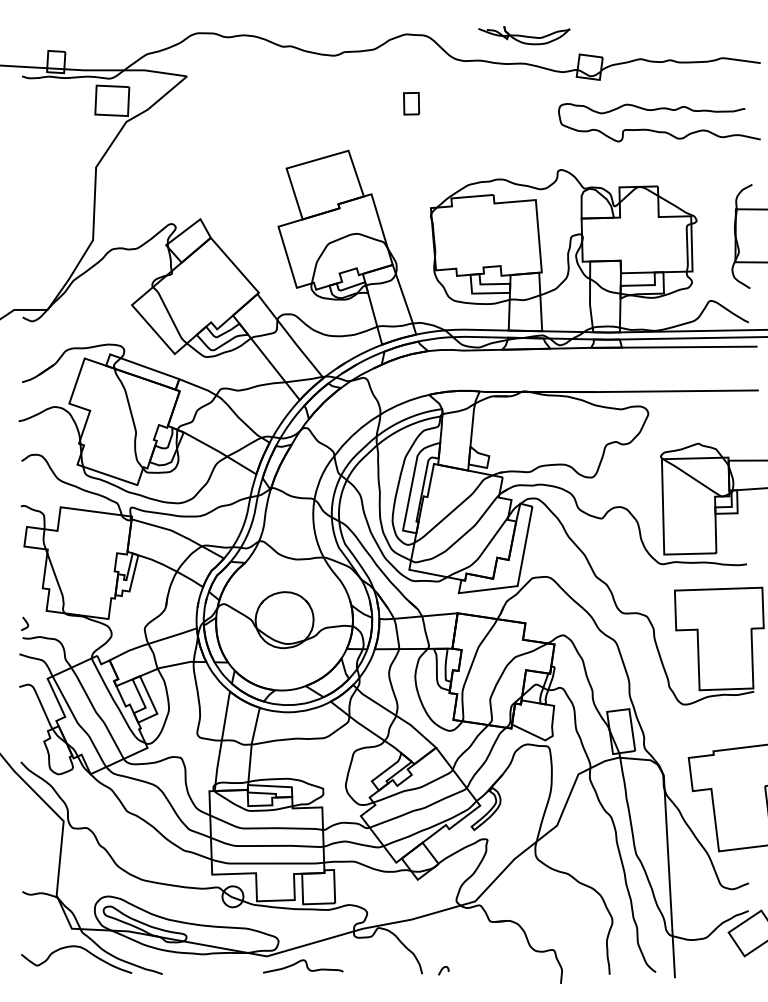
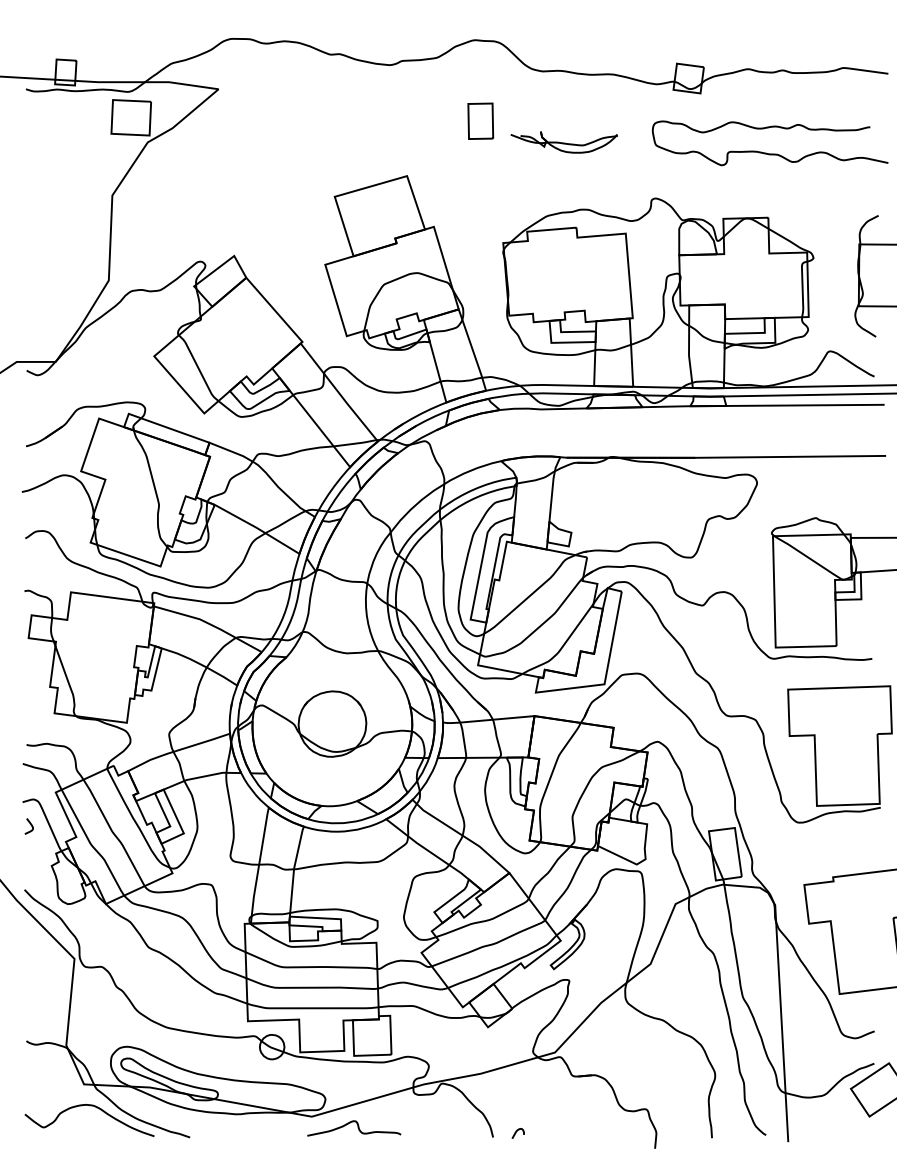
part: (523, 35) -> (563, 142), moved
part: (411, 103) -> (480, 120), size x1.4
curve: (25, 623) -> (30, 825), moved

